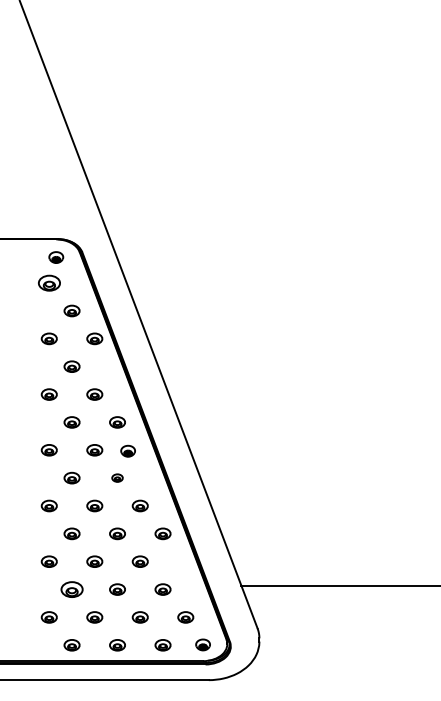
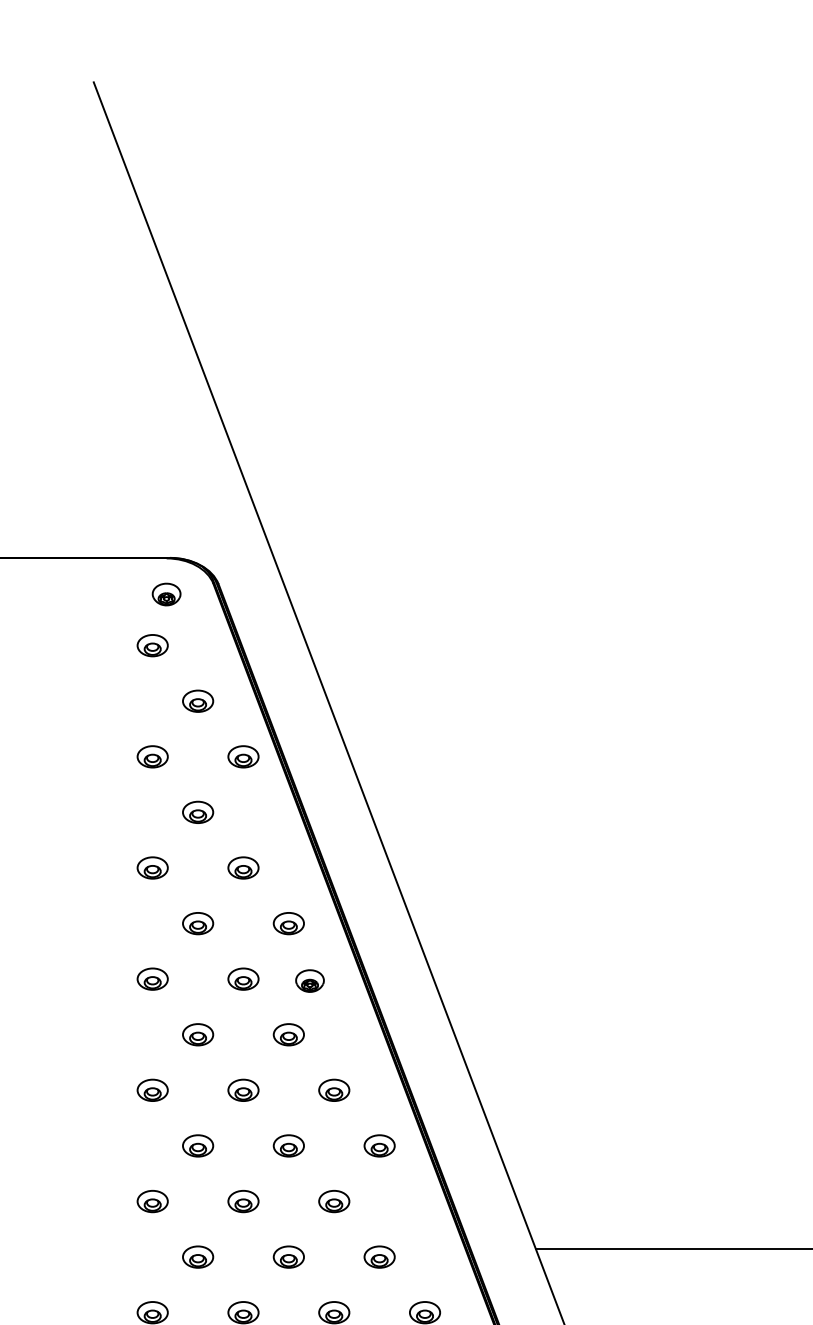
part: (48, 282) -> (151, 644), size x0.71
part: (117, 477) -> (288, 1033), size x1.43
part: (71, 589) -> (196, 1256), size x0.71

